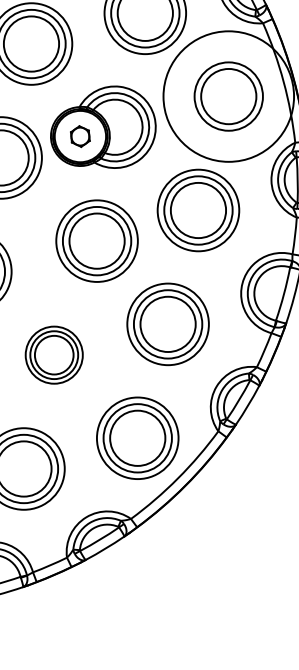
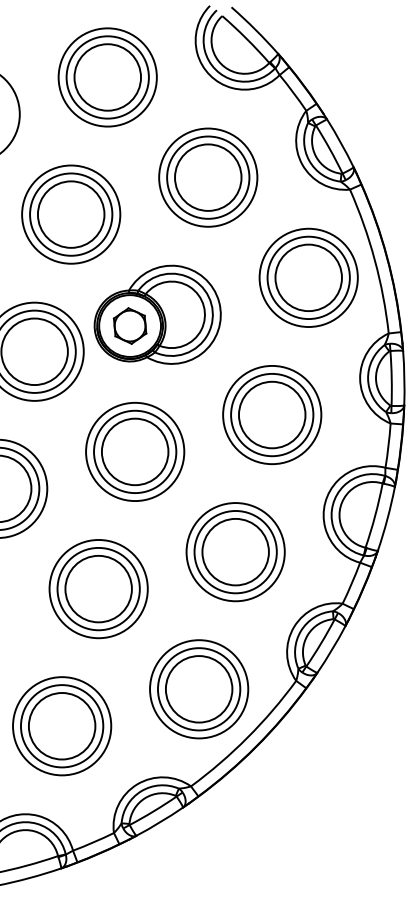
circle: (228, 96) -> (308, 277), size x0.62
part: (79, 136) -> (129, 325), size x1.43
part: (97, 240) -> (135, 451), moved
part: (54, 355) -> (98, 589), size x1.43

